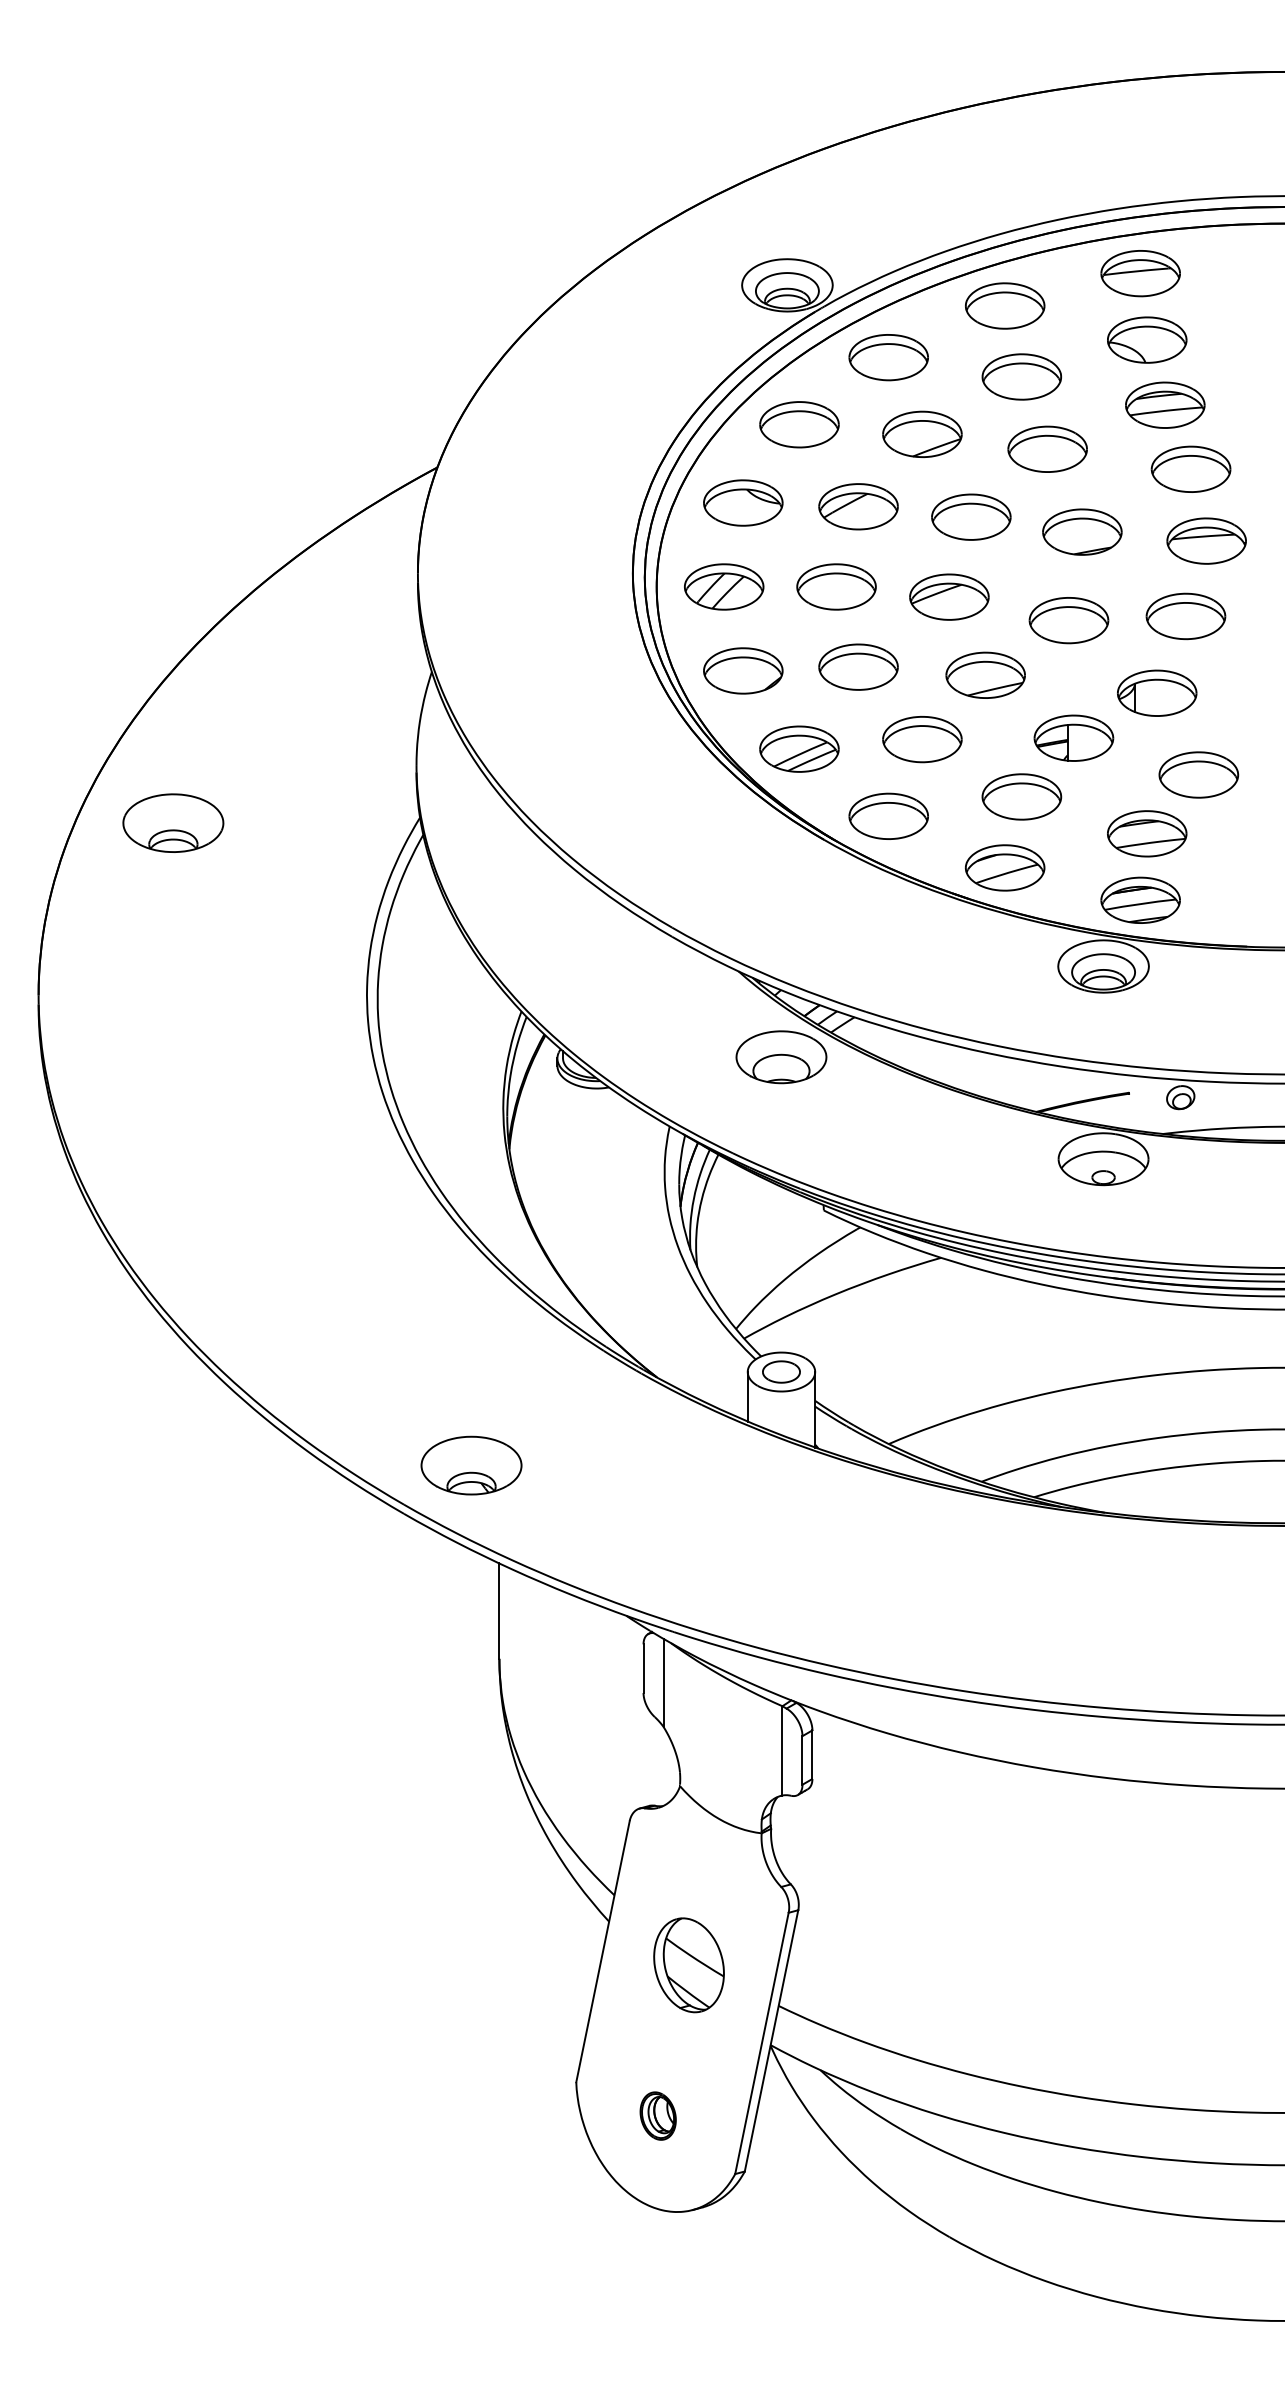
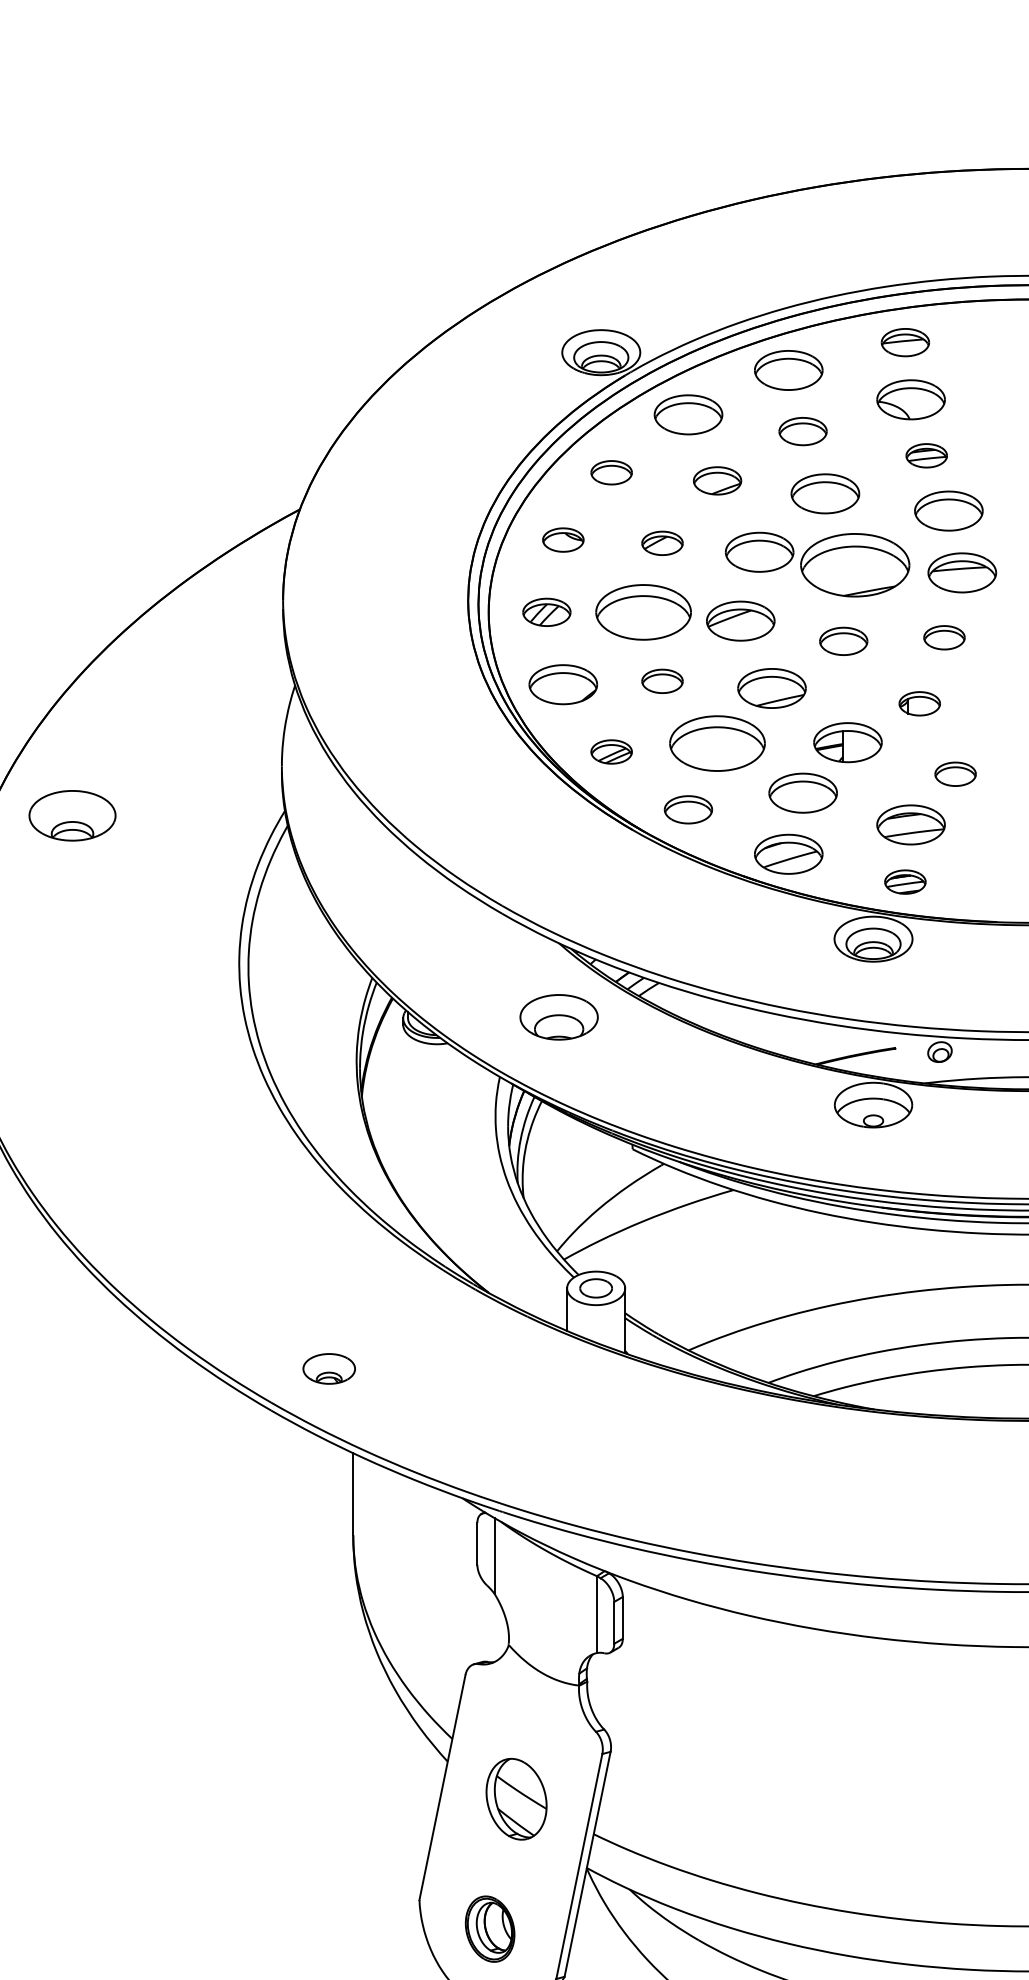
part: (1140, 273) -> (905, 342), size x0.7
part: (1021, 376) -> (802, 431), size x0.7
part: (1165, 404) -> (926, 455), size x0.6
part: (799, 424) -> (611, 472), size x0.6
part: (922, 433) -> (717, 480), size x0.7
part: (743, 502) -> (563, 539), size x0.6
part: (858, 506) -> (662, 543), size x0.6
part: (1082, 531) -> (855, 564), size x1.6
part: (724, 586) -> (547, 611), size x0.7
part: (836, 586) -> (643, 611), size x1.4
part: (1185, 616) -> (944, 637), size x0.6
part: (1068, 620) -> (843, 641), size x0.7
part: (858, 666) -> (662, 680), size x0.6
part: (1157, 692) -> (919, 703), size x0.6
part: (922, 739) -> (717, 743), size x1.4
part: (799, 748) -> (611, 751), size x0.6
part: (1198, 774) -> (955, 773), size x0.6
part: (888, 815) -> (688, 809), size x0.7
part: (1140, 899) -> (905, 881), size x0.6
part: (781, 1057) -> (559, 1017), moved
part: (471, 1465) -> (329, 1368), size x0.6
part: (657, 2115) -> (489, 1928), size x1.6

